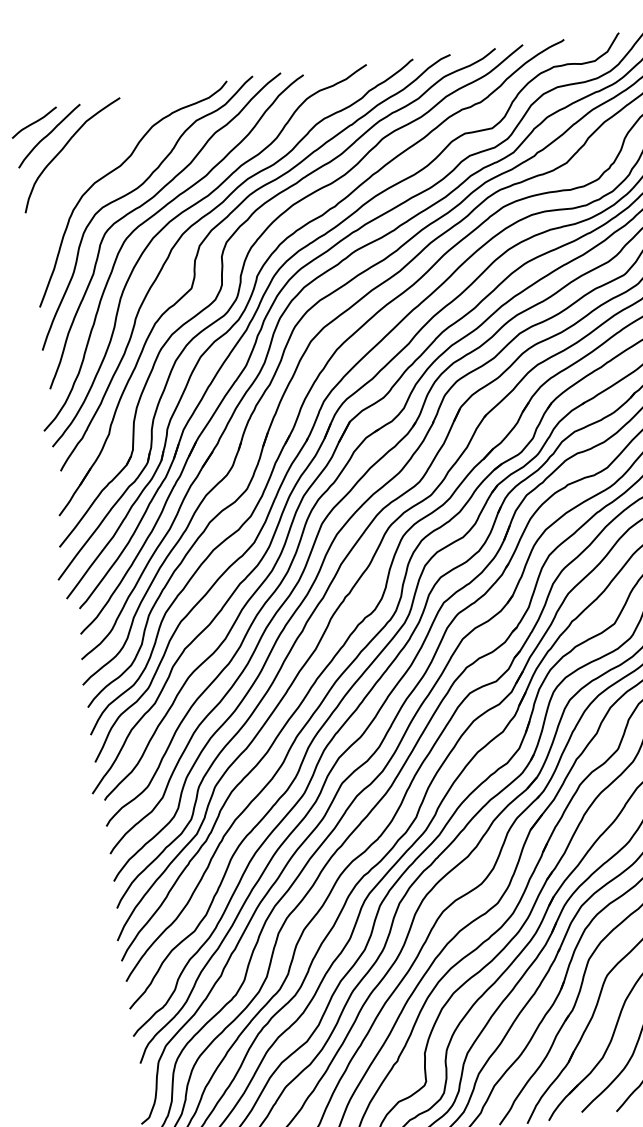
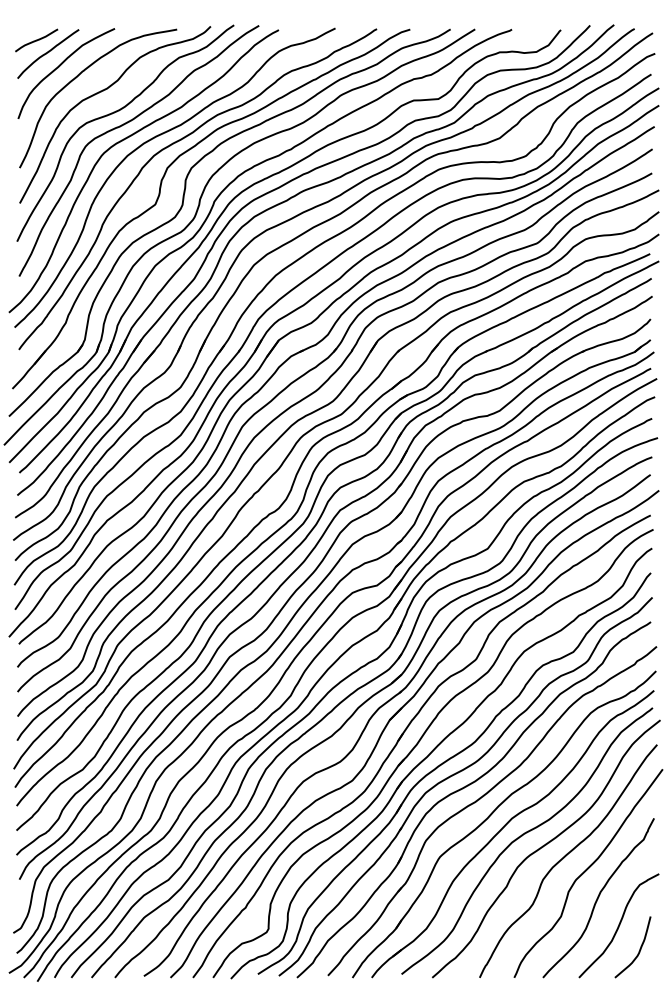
curve: (85, 158) -> (77, 77), added

